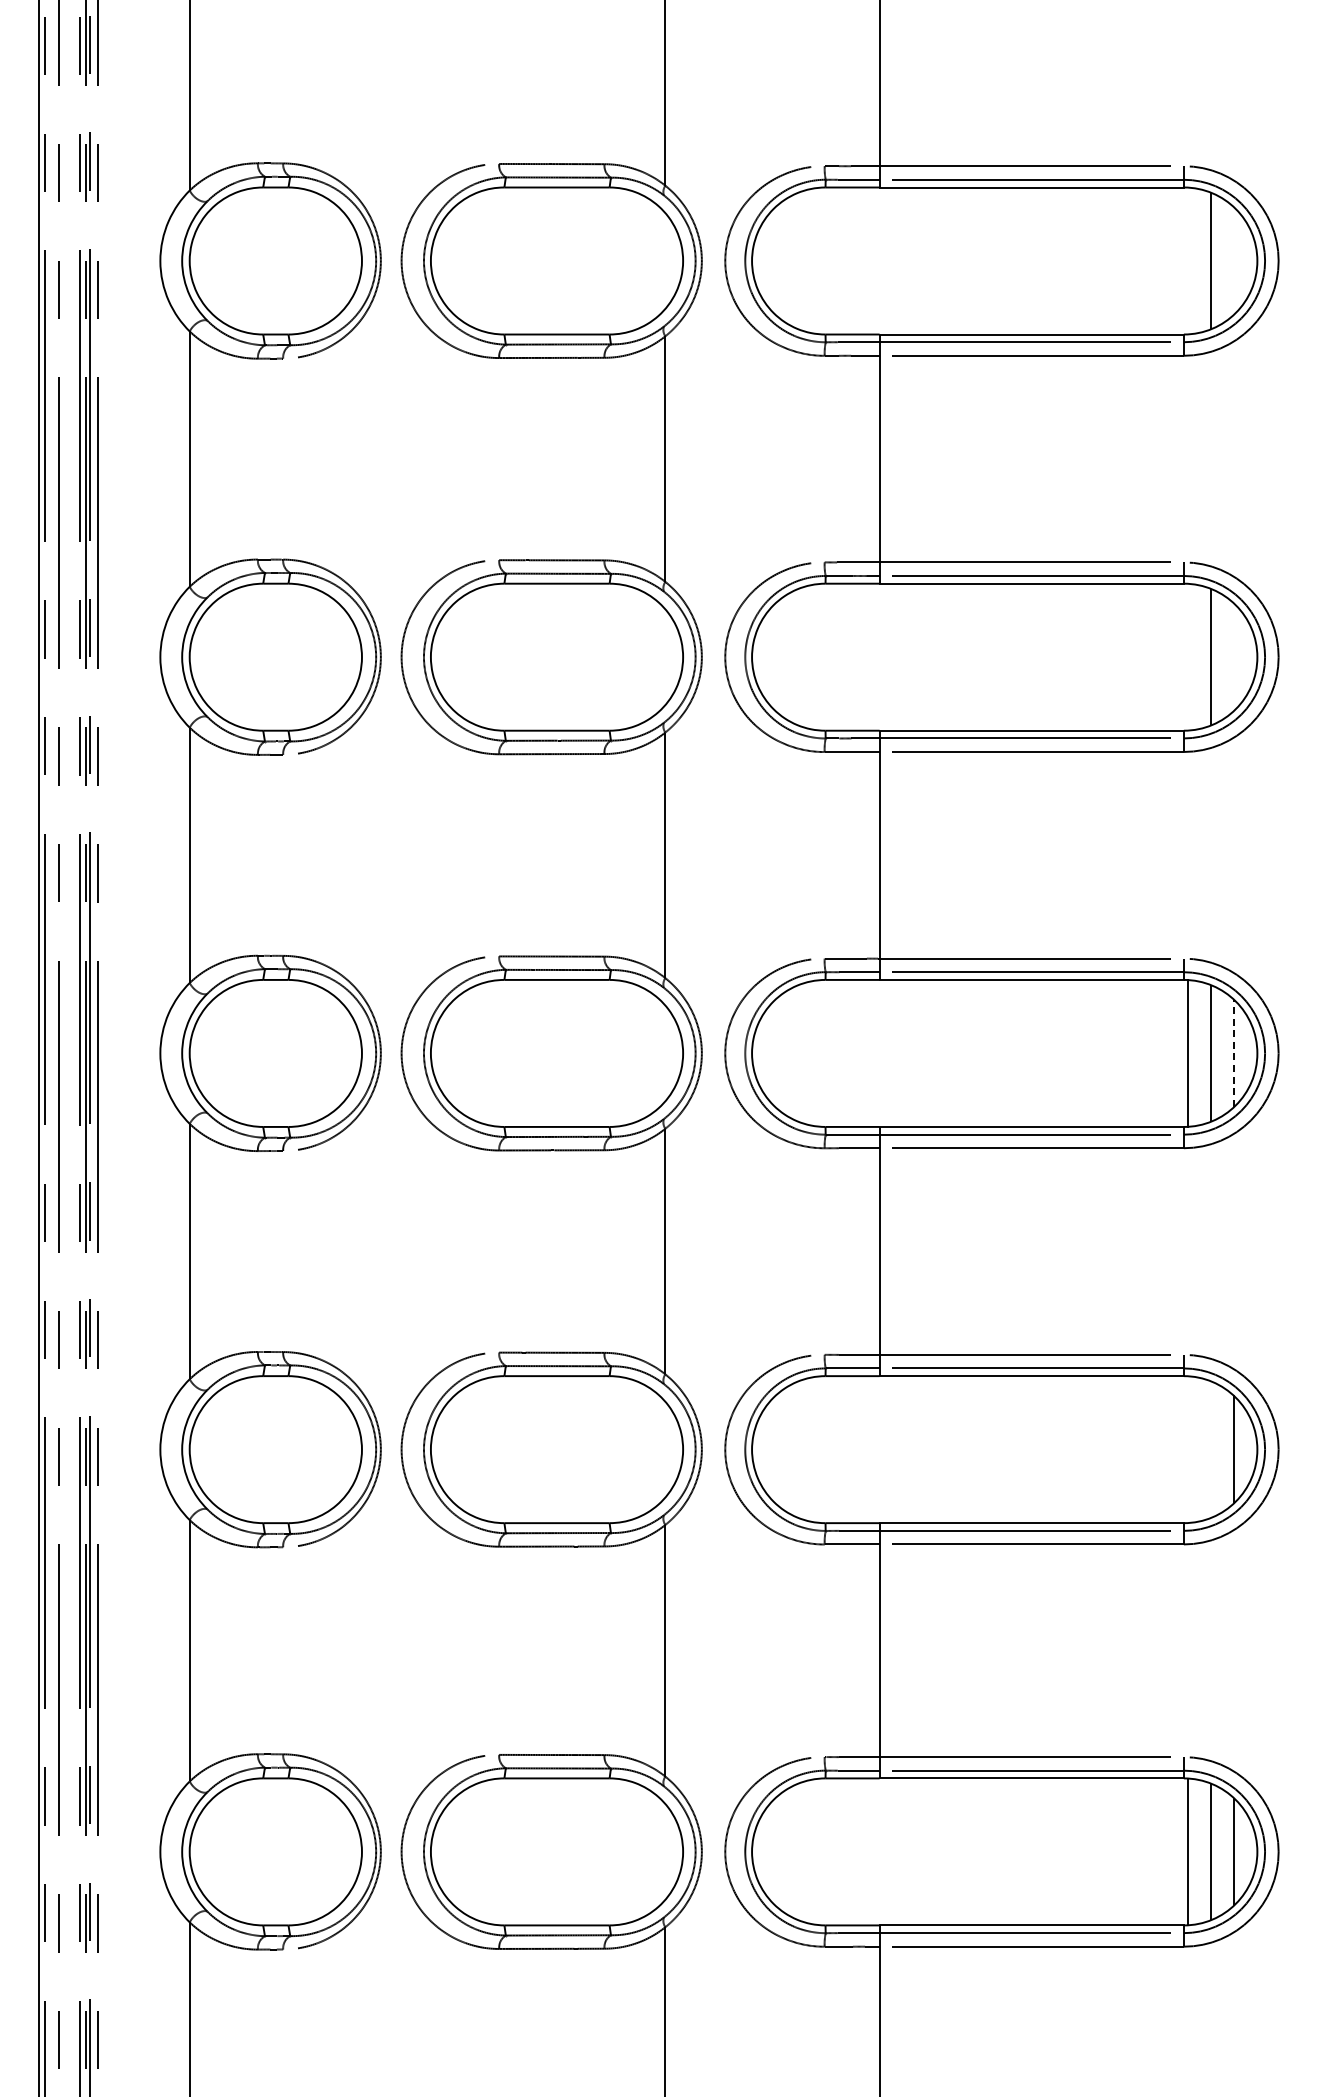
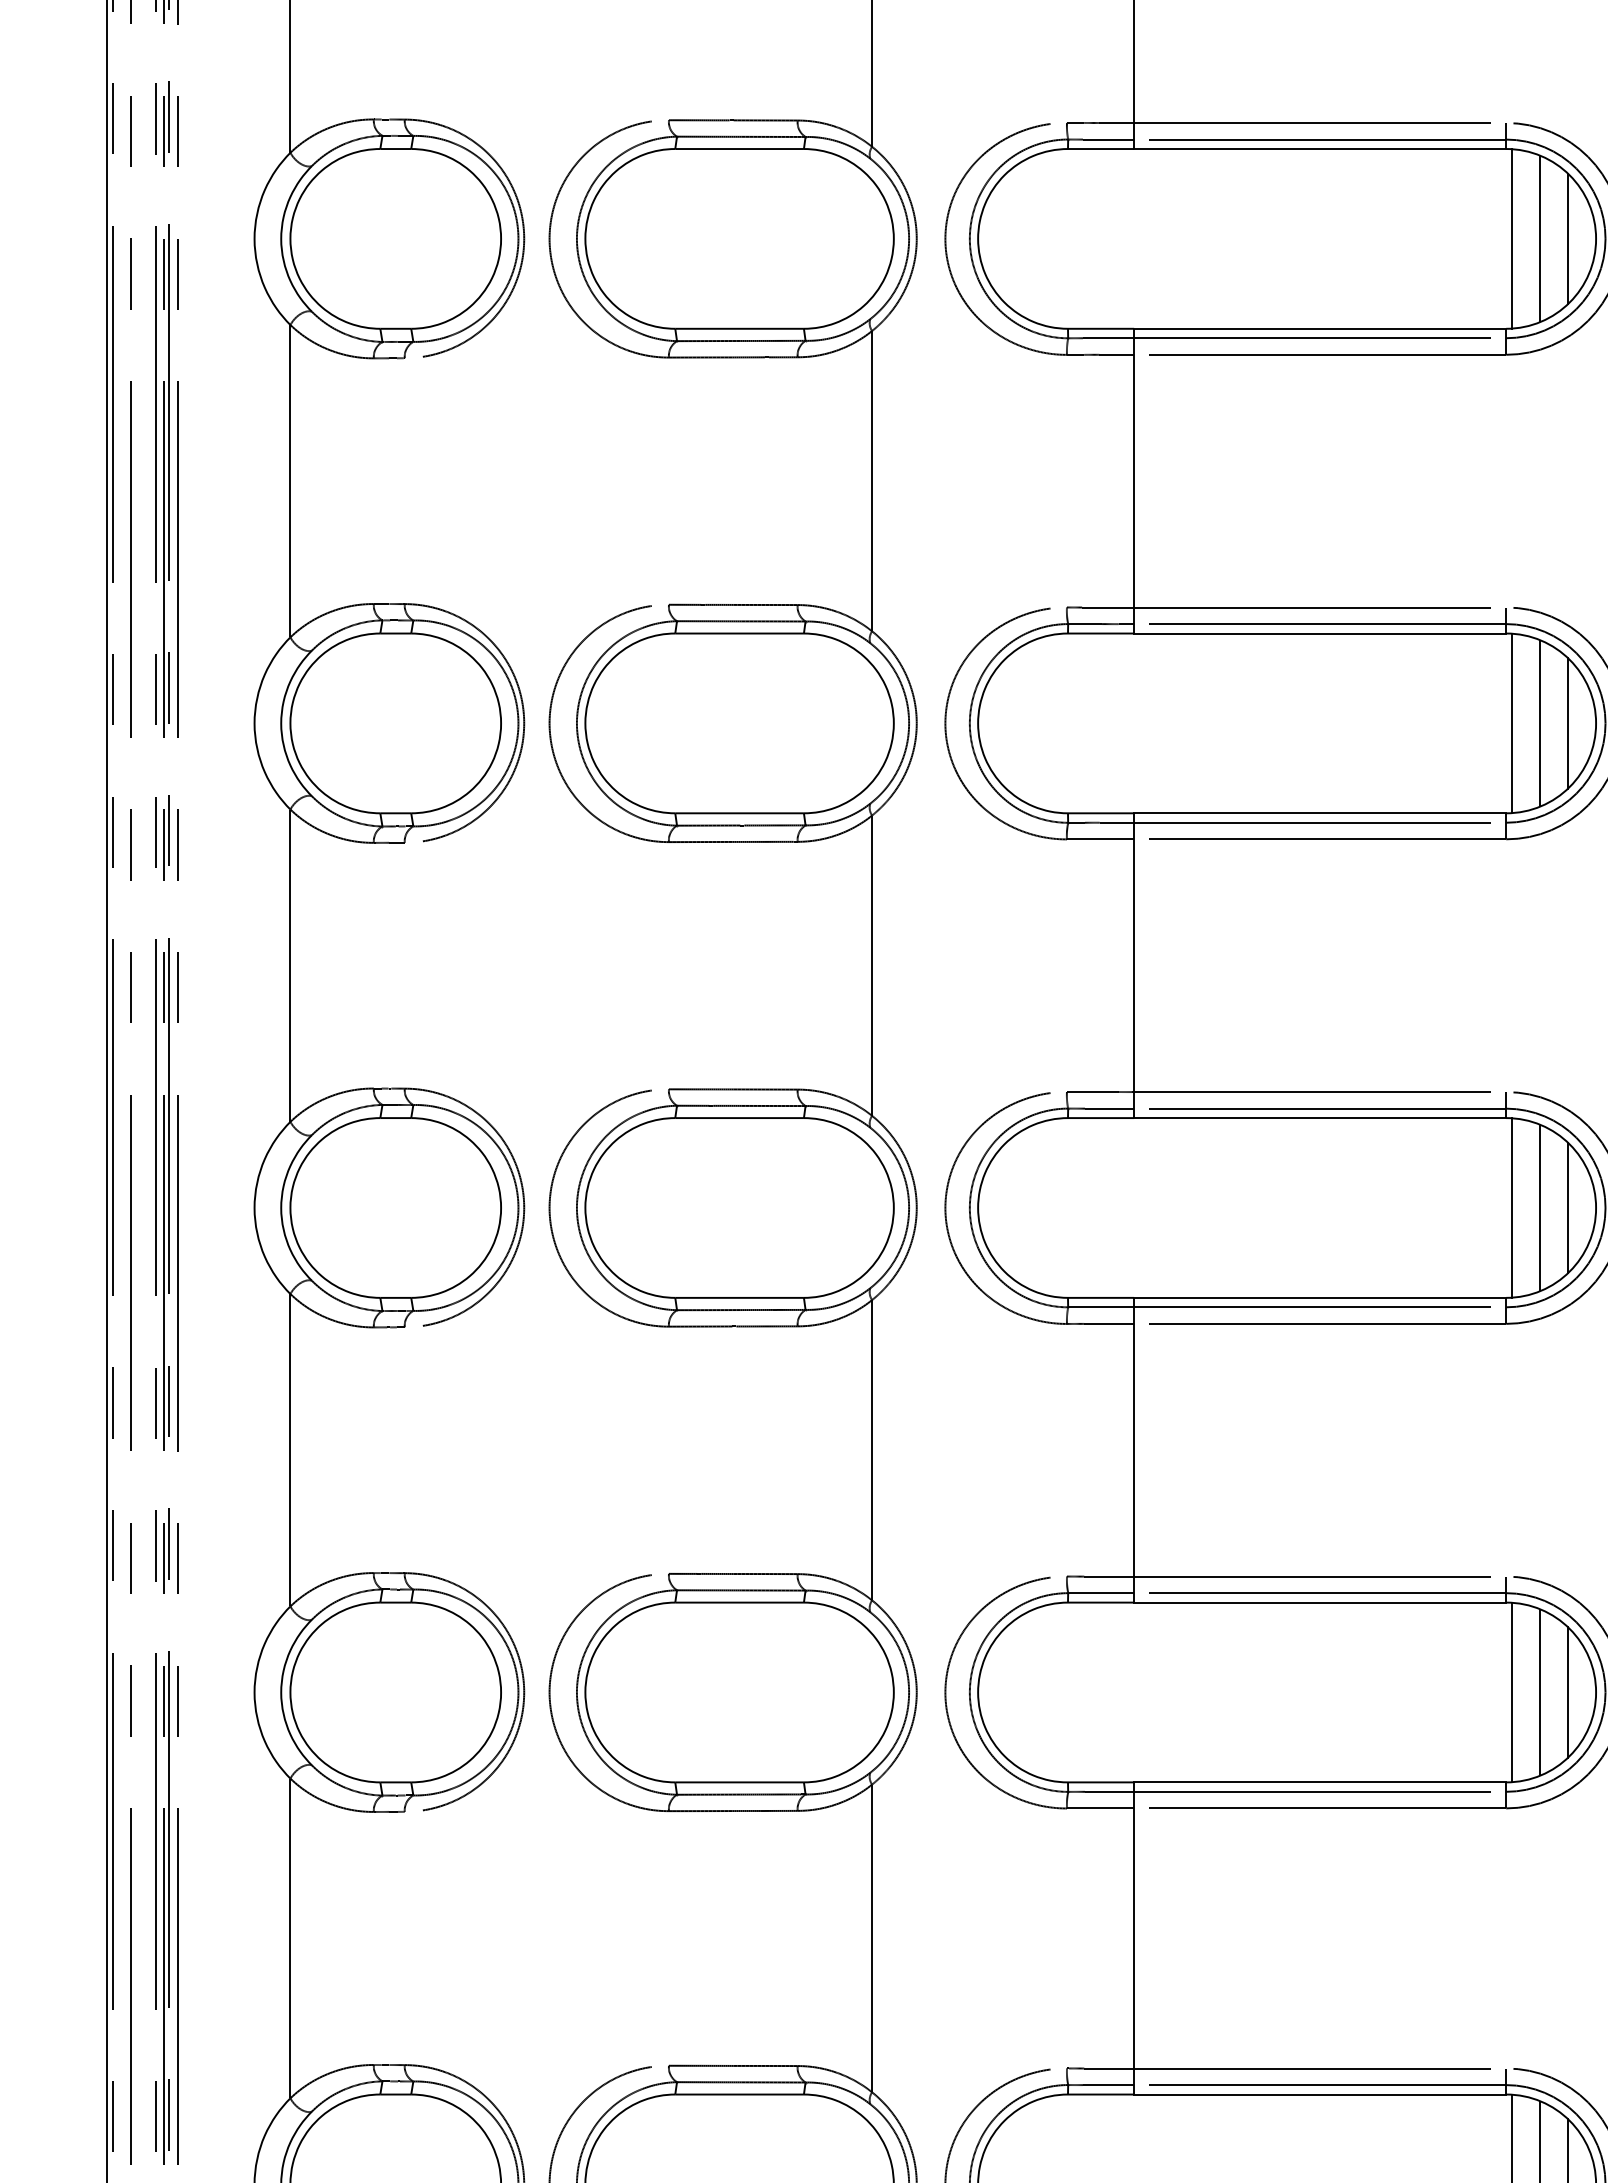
line: (1188, 260) -> (1511, 238), added
line: (1234, 260) -> (1568, 238), added
line: (1188, 656) -> (1511, 722), added
line: (1234, 656) -> (1568, 722), added
line: (1234, 1052) -> (1568, 1206), dashed -> solid
line: (1188, 1449) -> (1511, 1692), added
line: (1211, 1449) -> (1539, 1692), added

